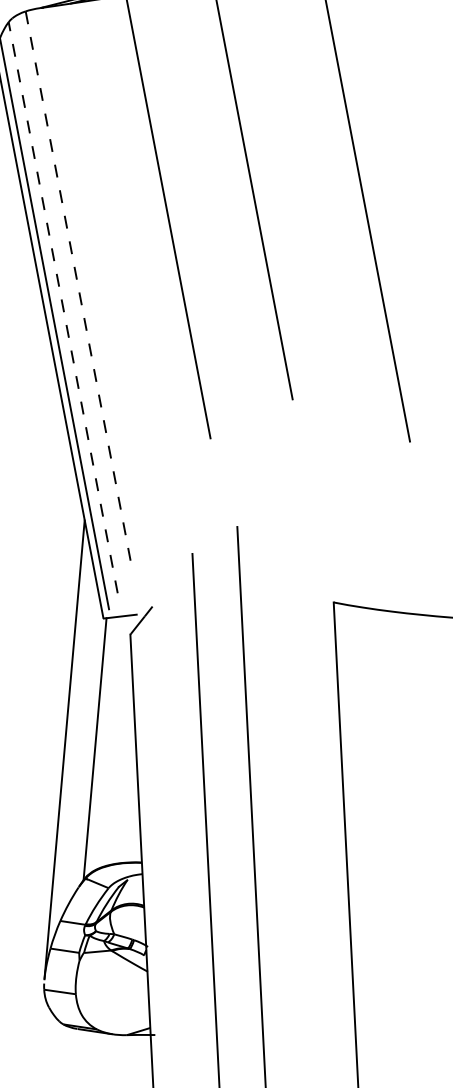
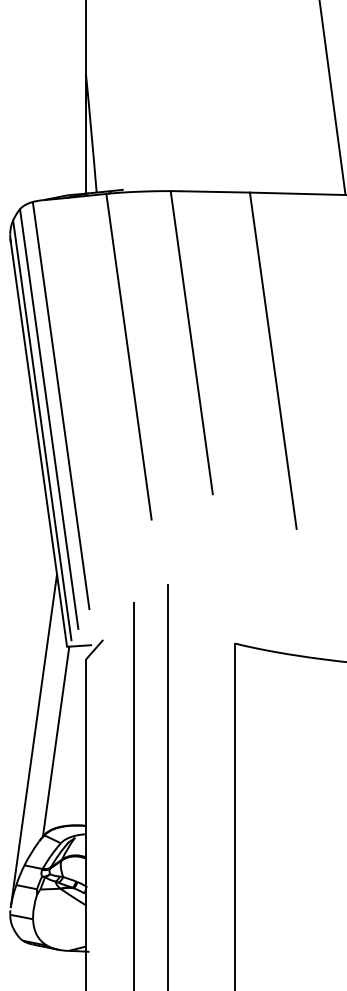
line: (79, 288) -> (61, 405), dashed -> solid
line: (63, 308) -> (49, 419), dashed -> solid

